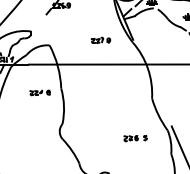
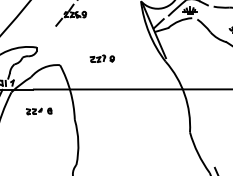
part: (100, 39) -> (101, 57), moved
part: (39, 92) -> (38, 110), moved

